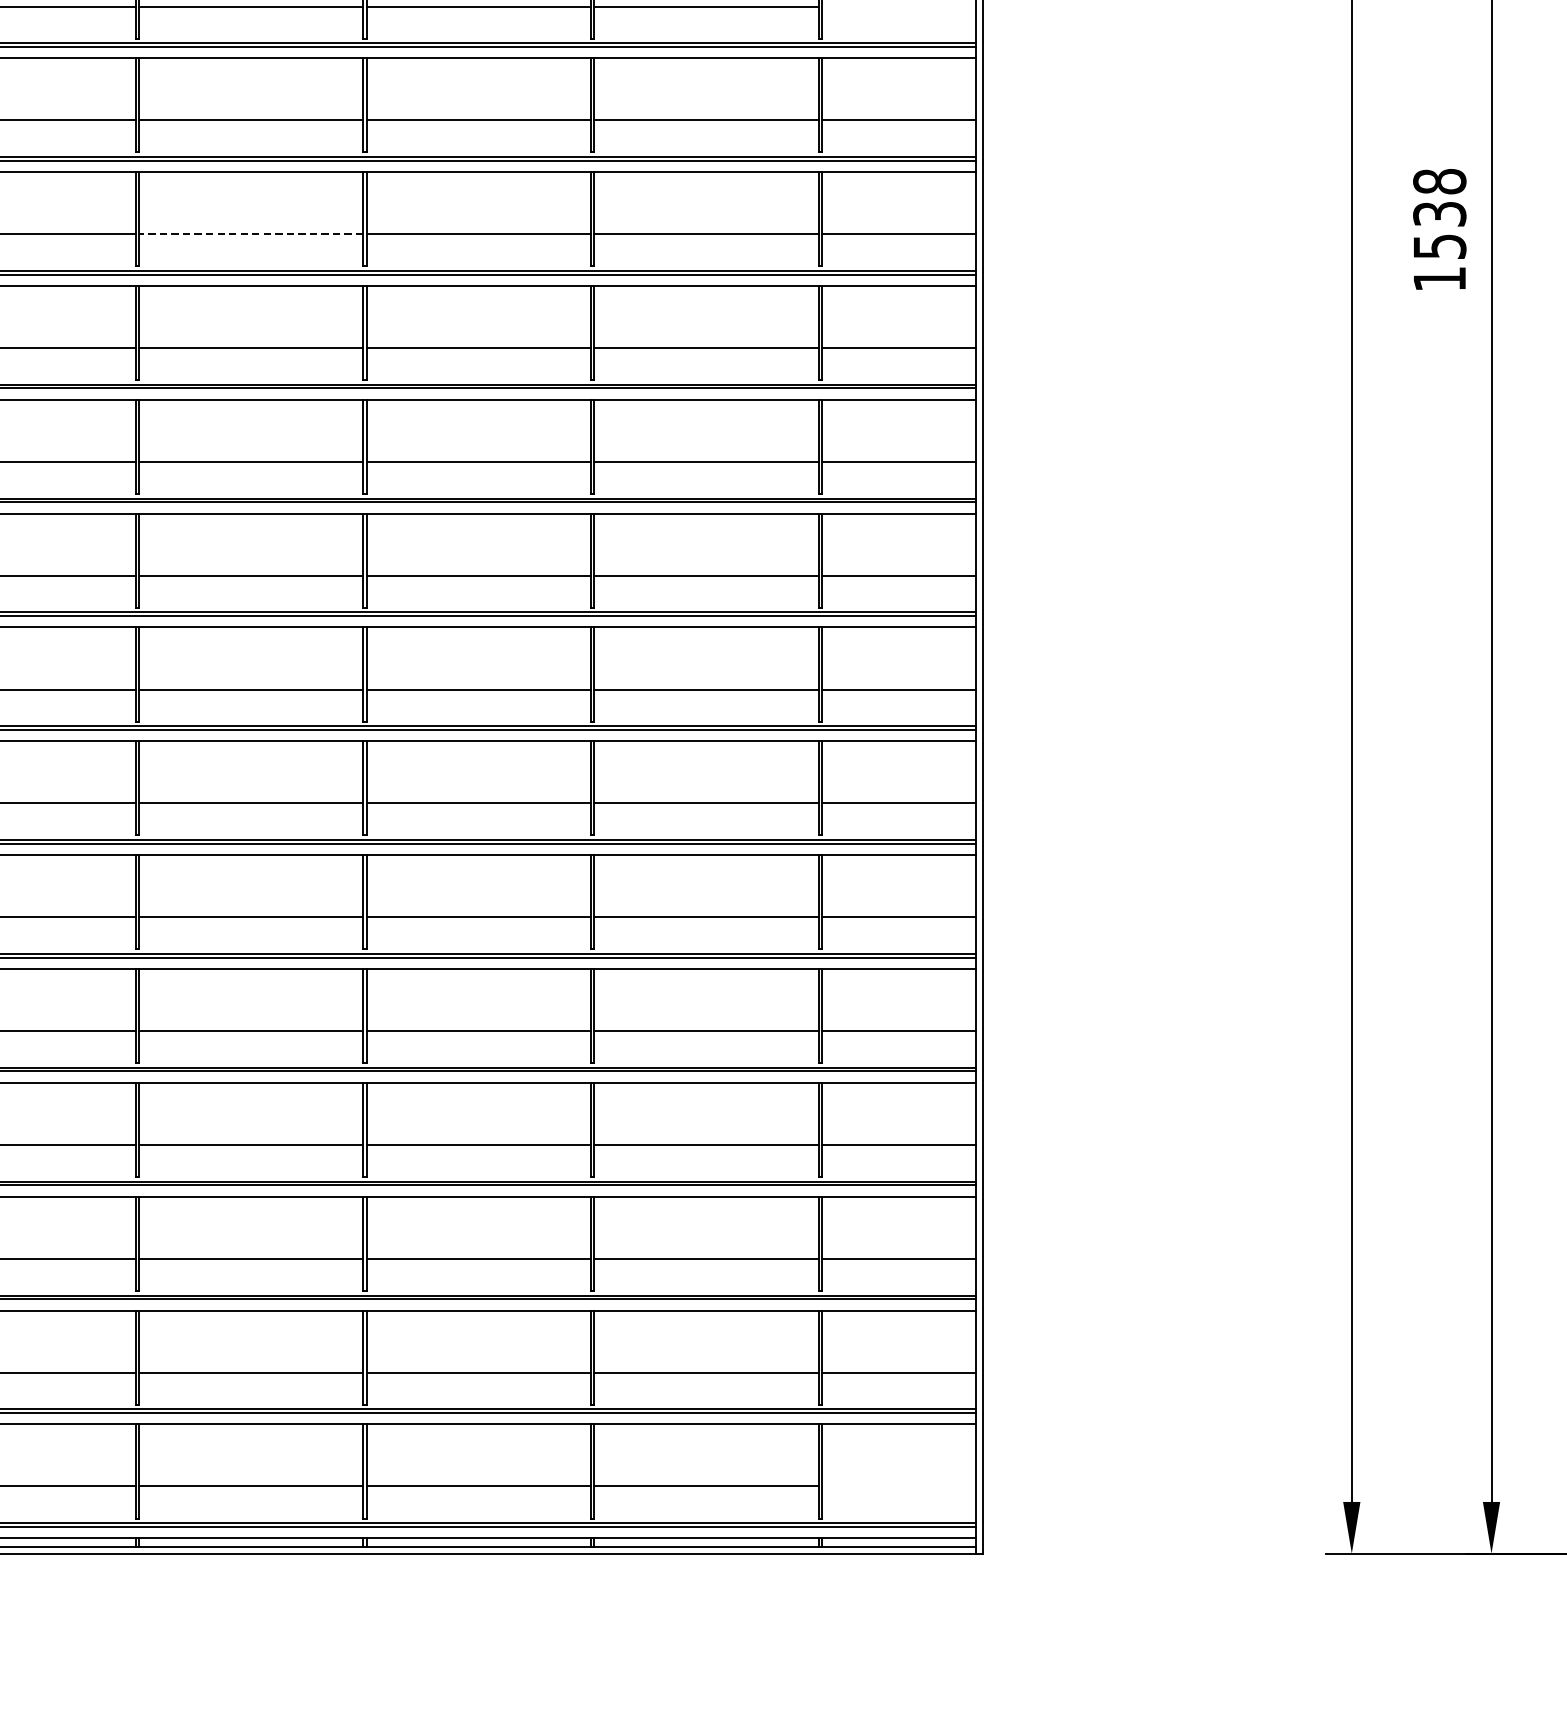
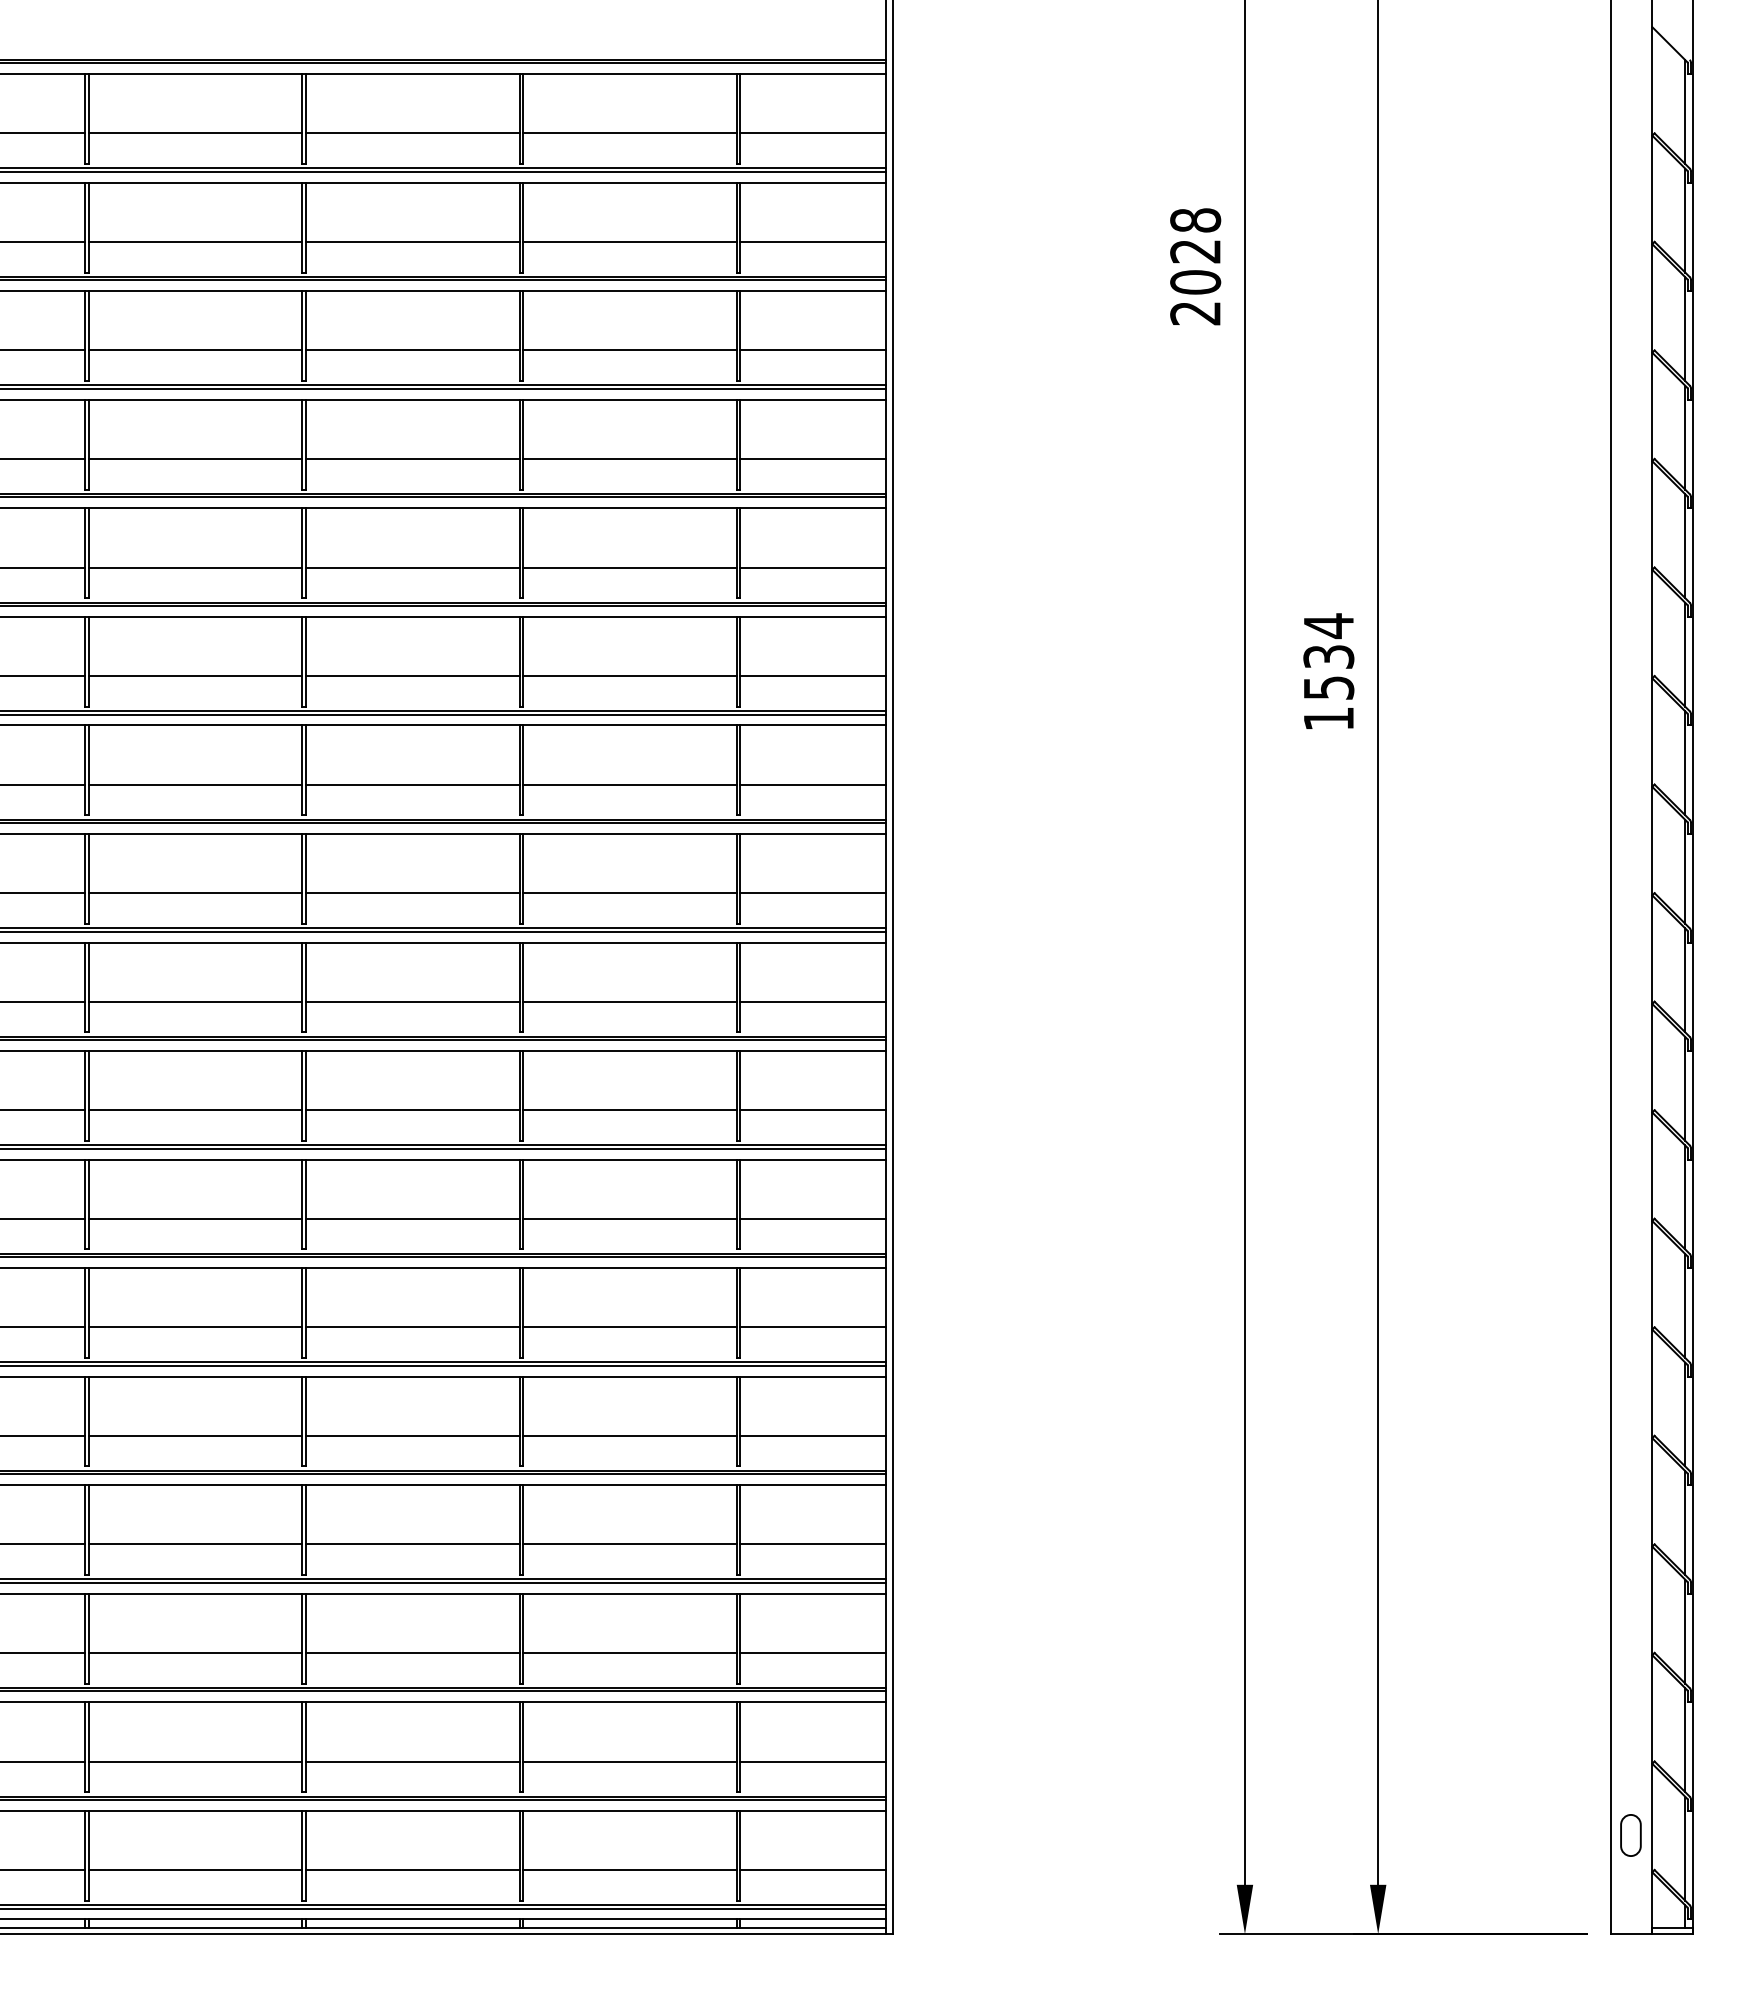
line: (898, 7) -> (812, 459), added
text: (1439, 182) -> (1328, 626), 1538 -> 1534
line: (251, 234) -> (195, 676), dashed -> solid
line: (898, 1486) -> (812, 1870), added

